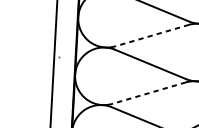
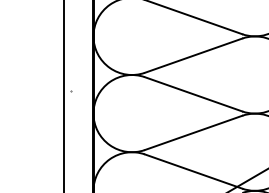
line: (152, 35) -> (193, 55), dashed -> solid
line: (148, 92) -> (193, 132), dashed -> solid

